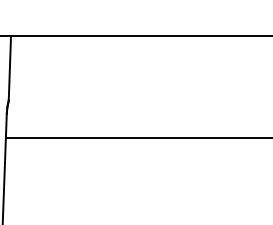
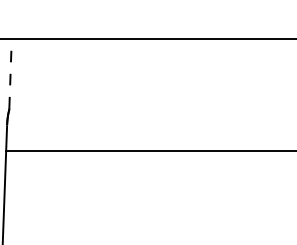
line: (9, 67) -> (10, 73), solid -> dashed

